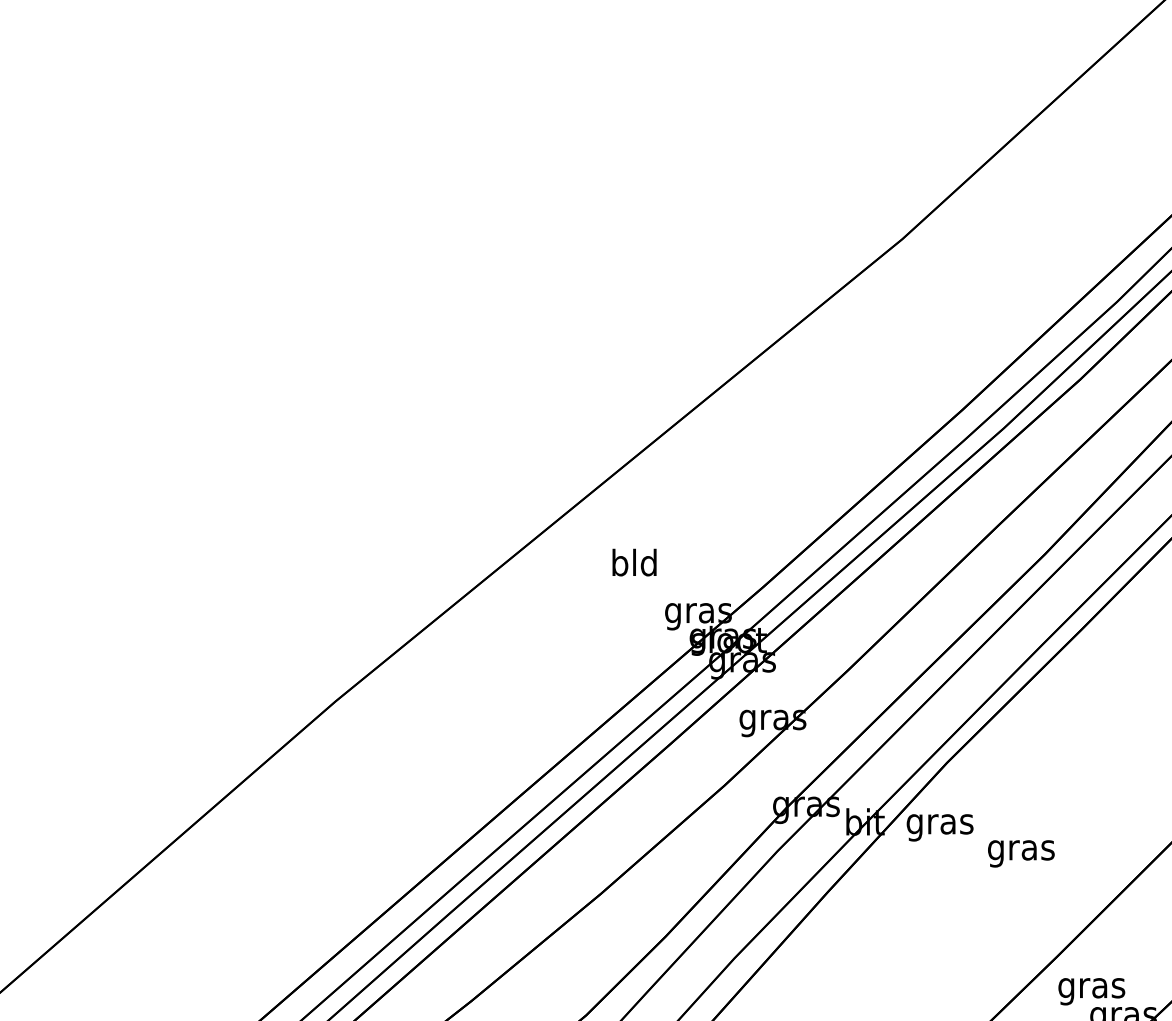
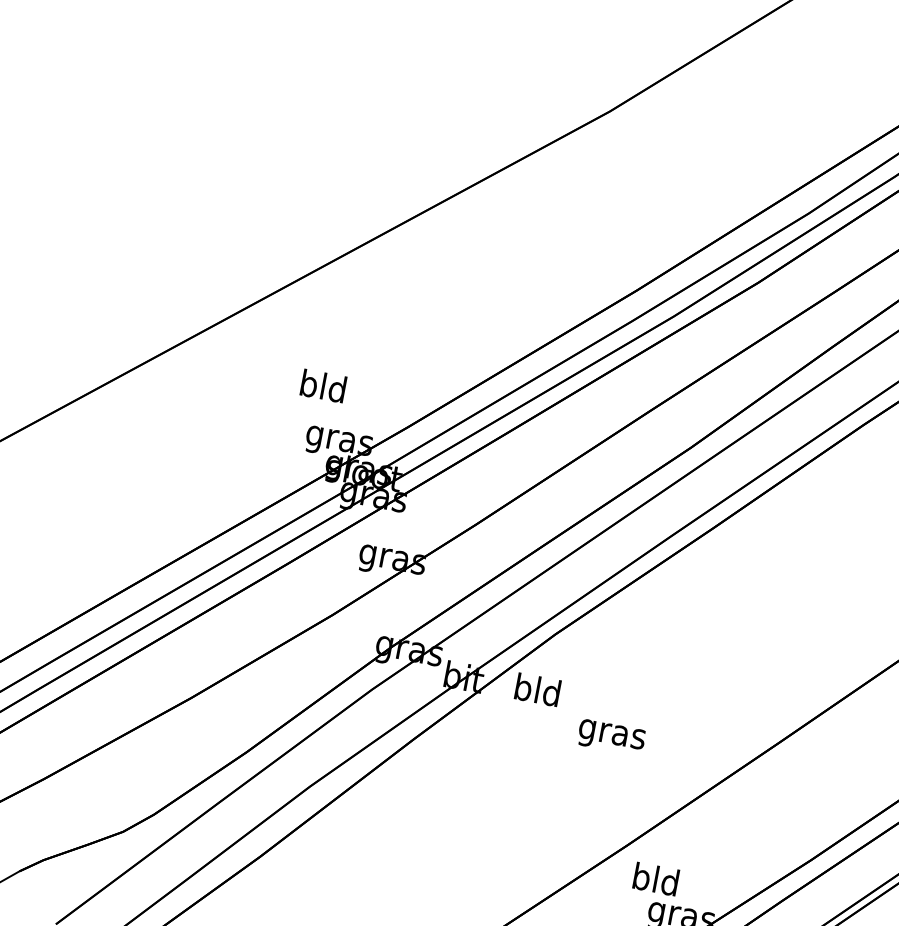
text: (634, 562) -> (323, 386), moved
text: (939, 824) -> (536, 693), gras -> bld
text: (1091, 987) -> (655, 882), gras -> bld

